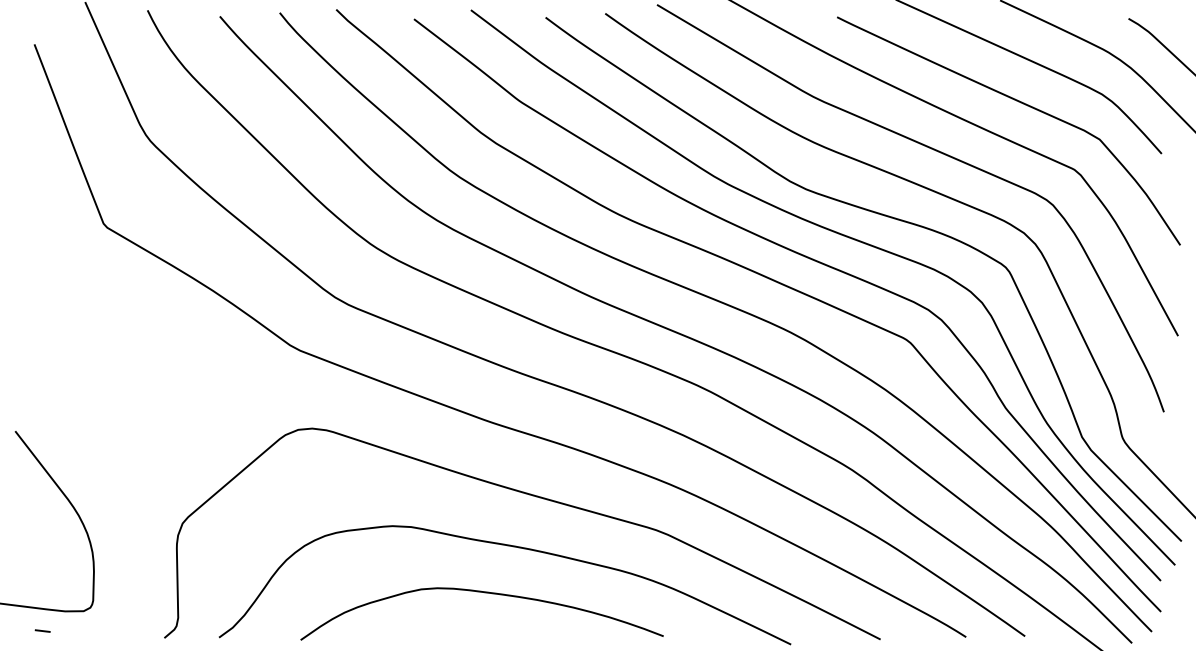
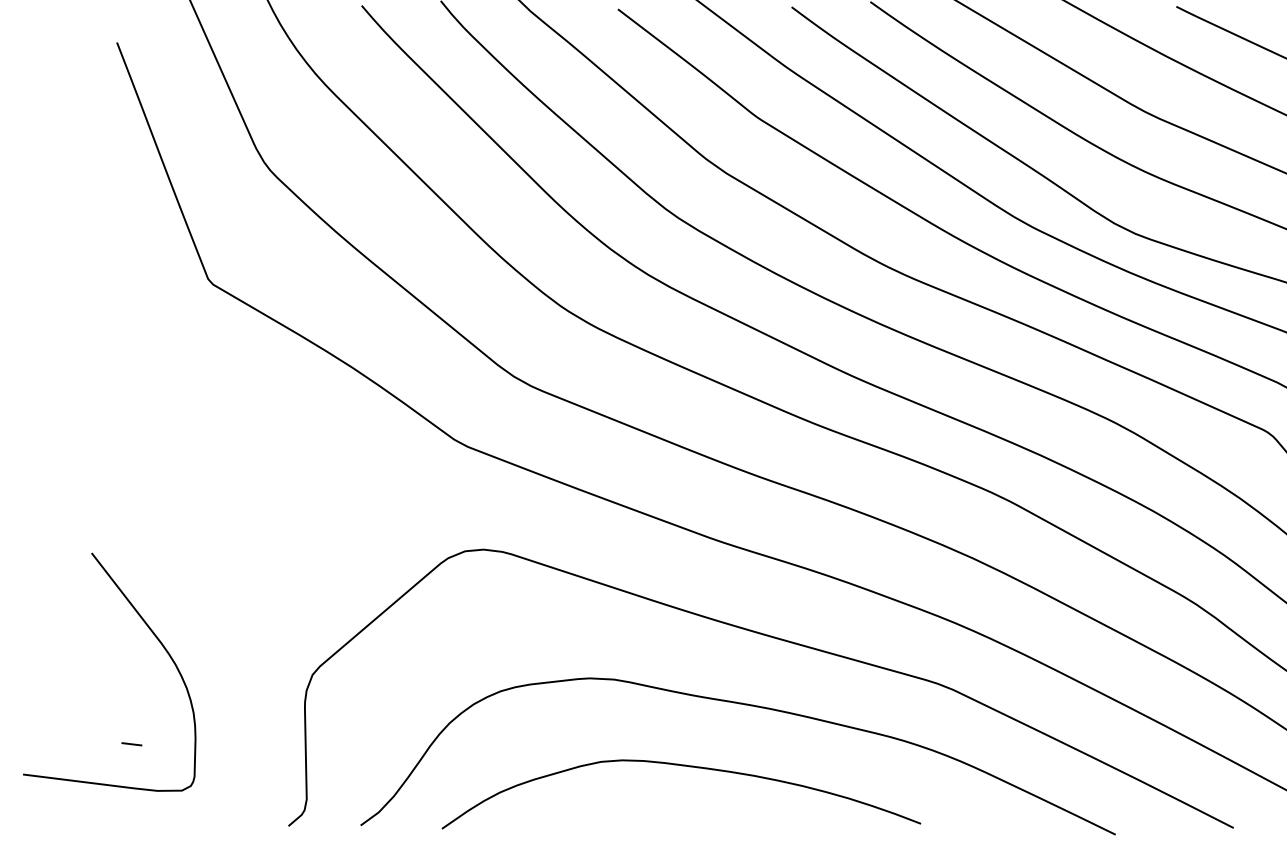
curve: (484, 593) -> (684, 767), moved
line: (42, 630) -> (131, 743), moved

